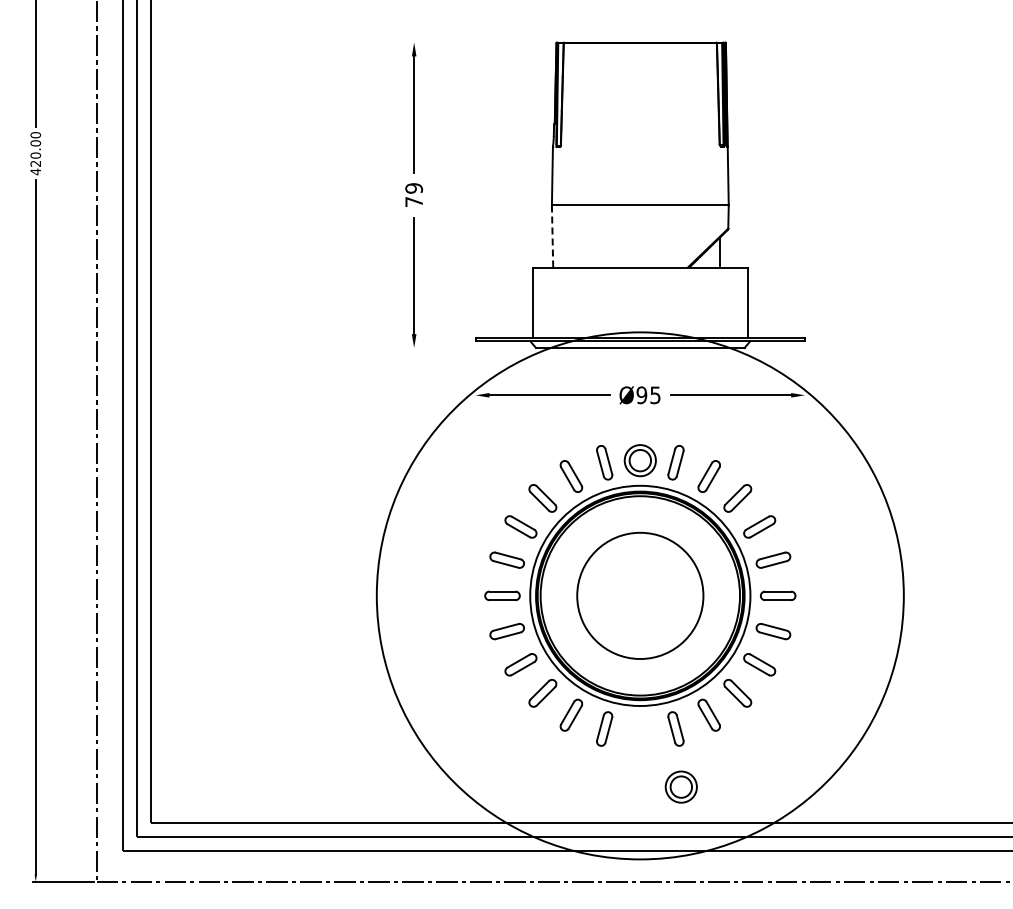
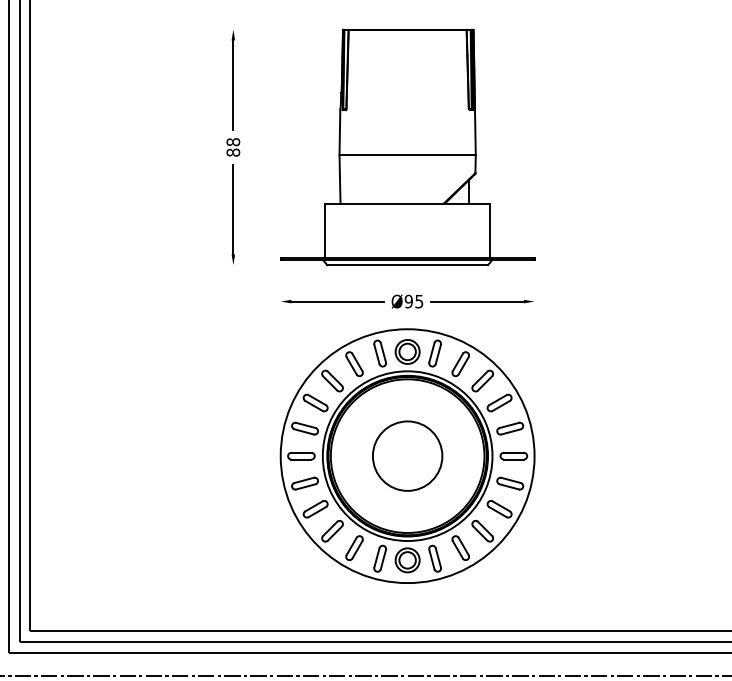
text: (414, 195) -> (233, 147), 79 -> 88
line: (552, 237) -> (339, 179), dashed -> solid
circle: (640, 595) -> (407, 455), size x0.62
circle: (640, 595) -> (407, 455), size x0.71
part: (680, 786) -> (407, 559), moved

